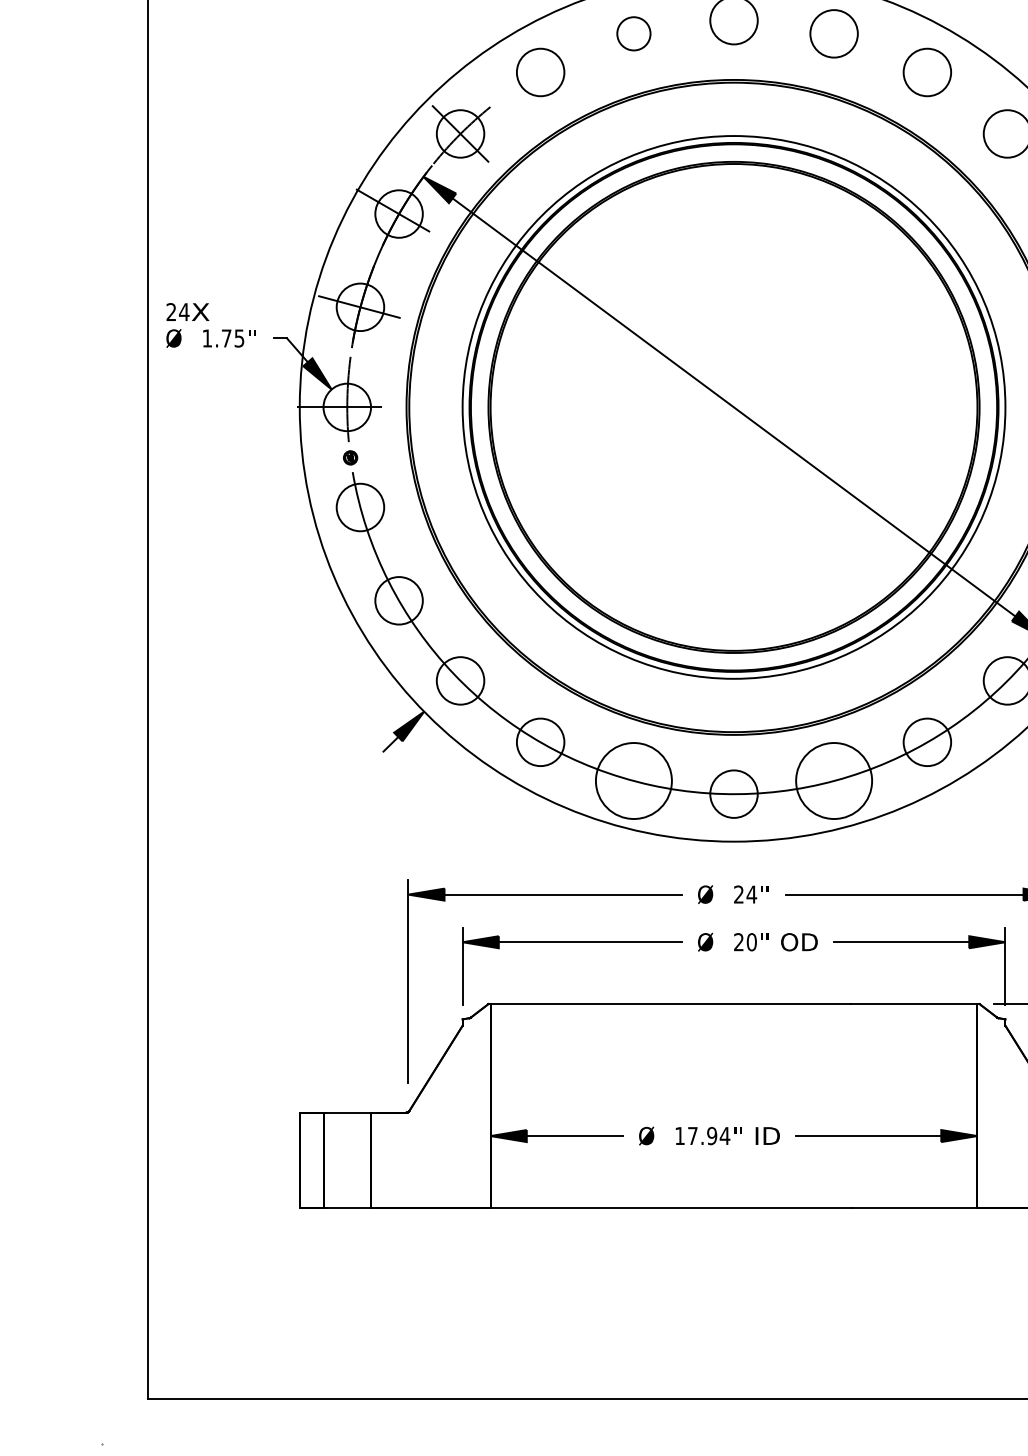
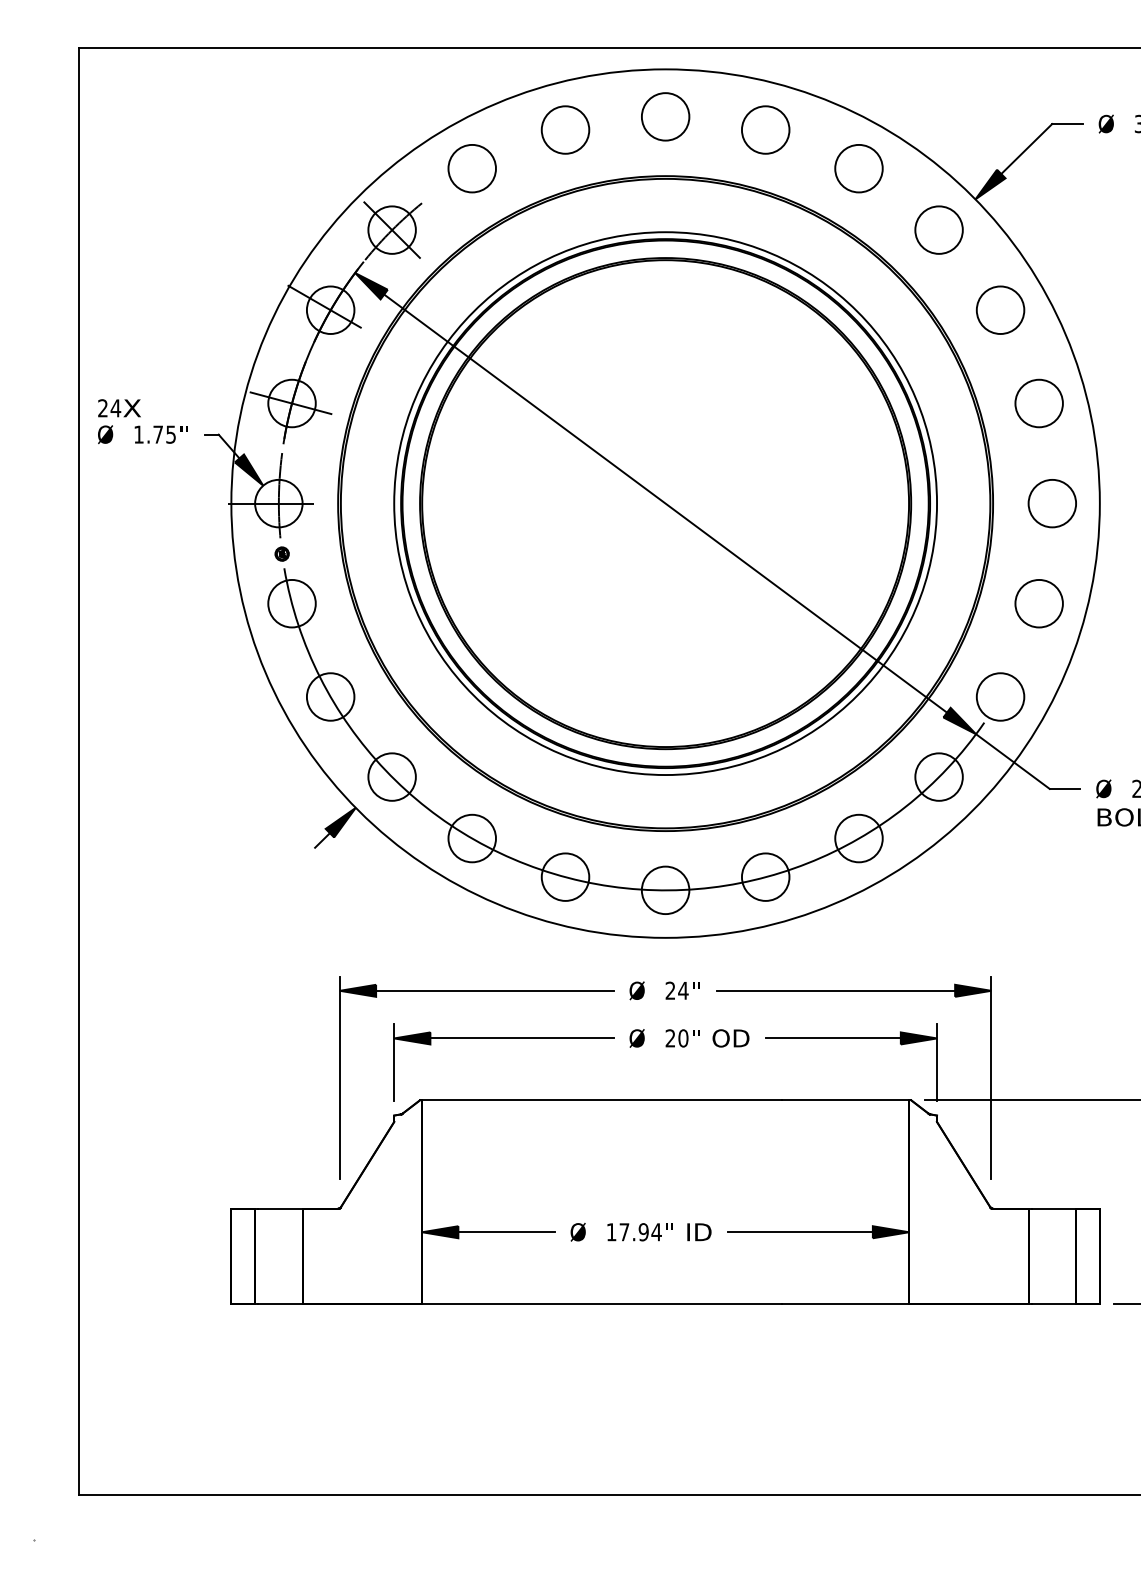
circle: (633, 33) -> (565, 129), size x1.43
circle: (633, 780) -> (565, 876), size x0.62
circle: (833, 780) -> (765, 876), size x0.62

